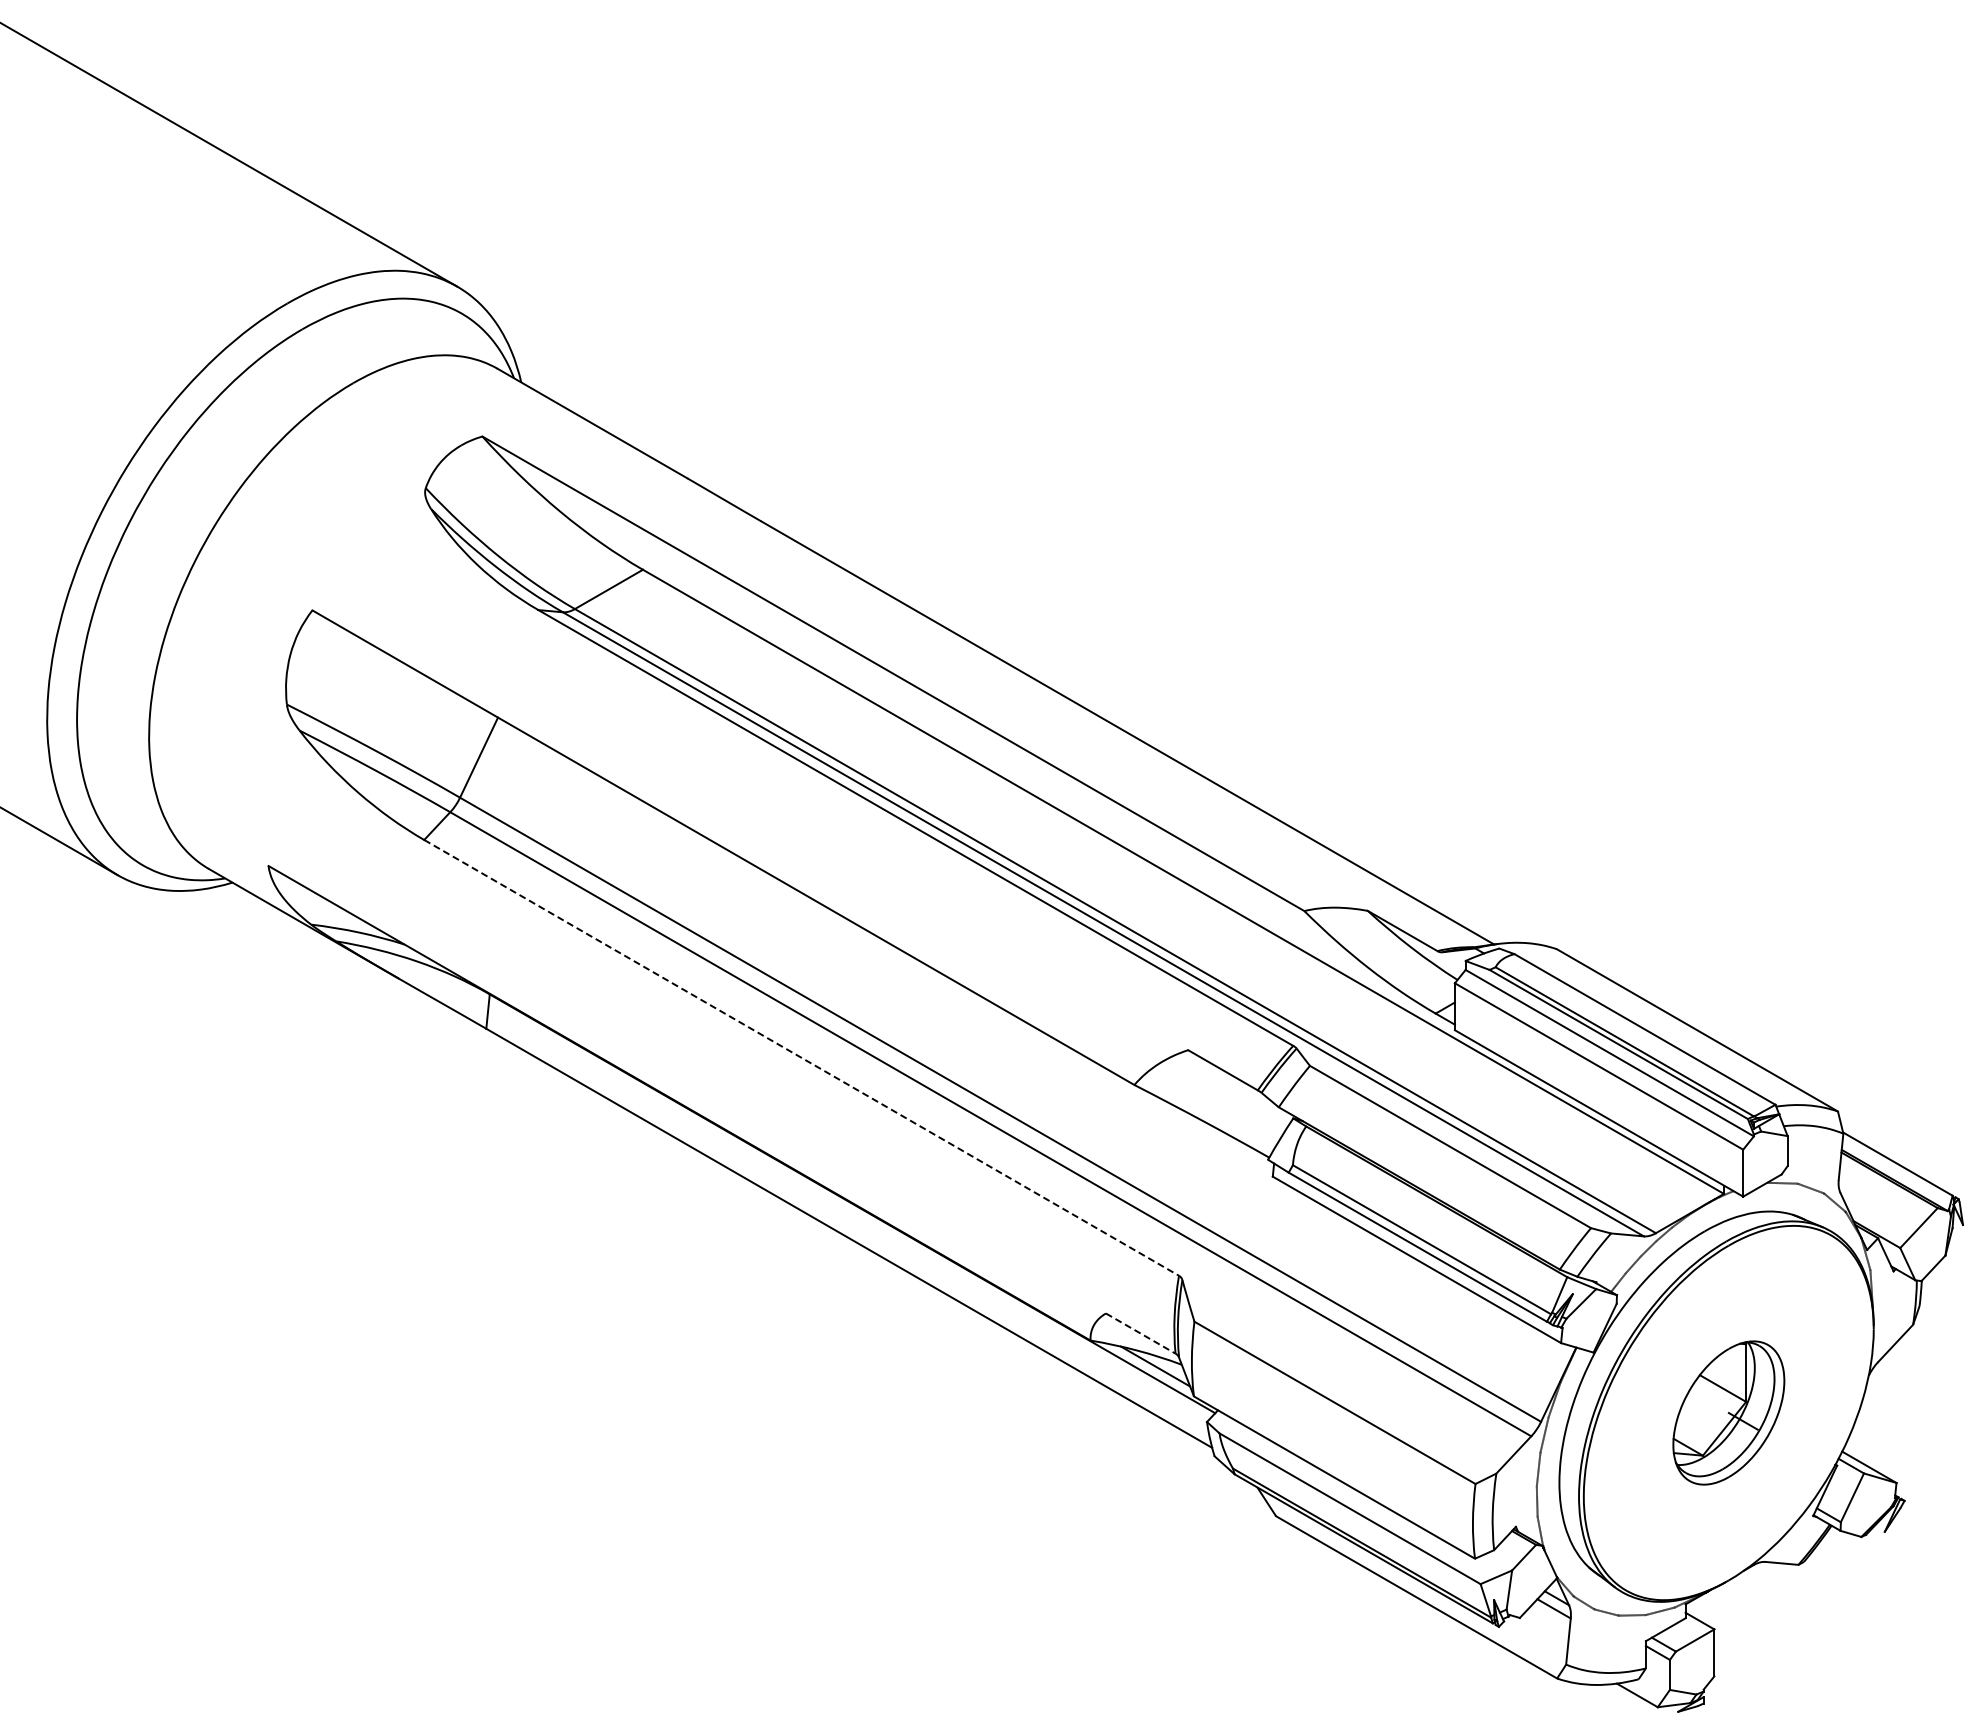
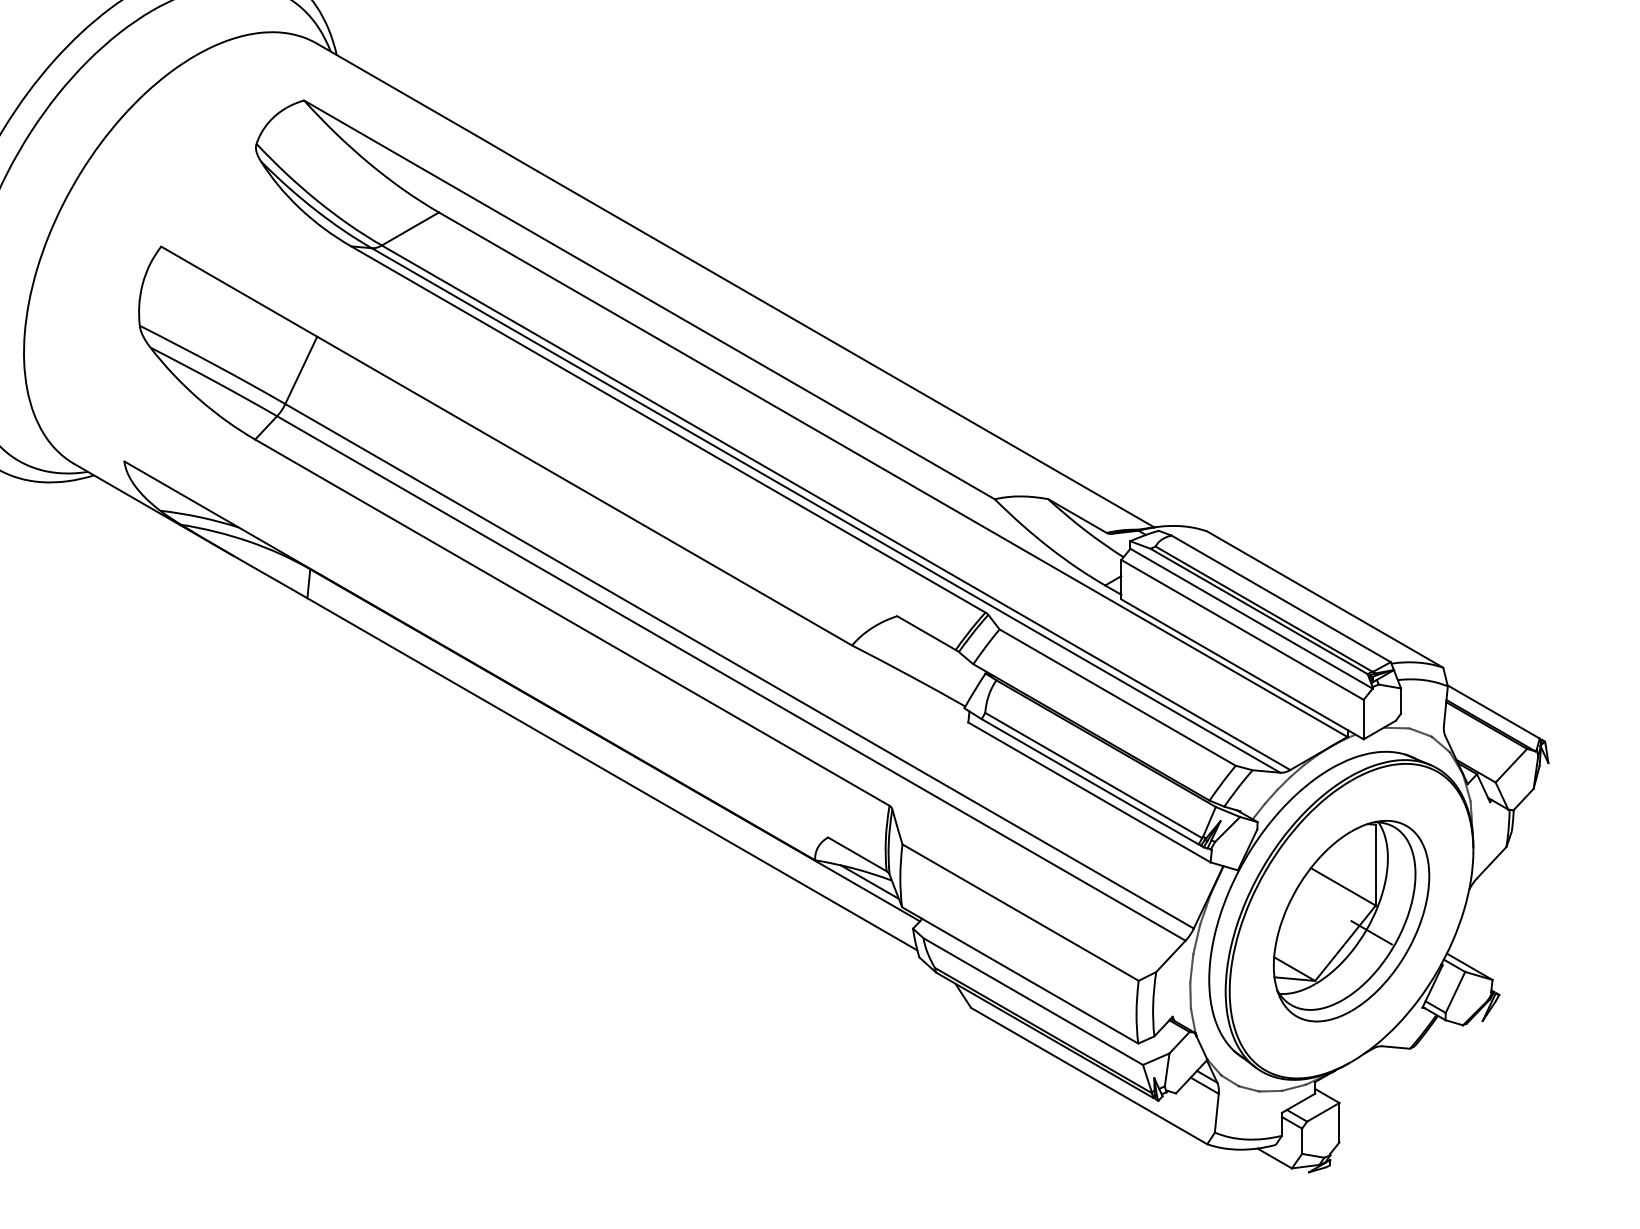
line: (801, 1057) -> (572, 622), dashed -> solid
line: (1141, 1333) -> (858, 854), dashed -> solid
part: (1728, 1412) -> (1351, 920), size x1.67

